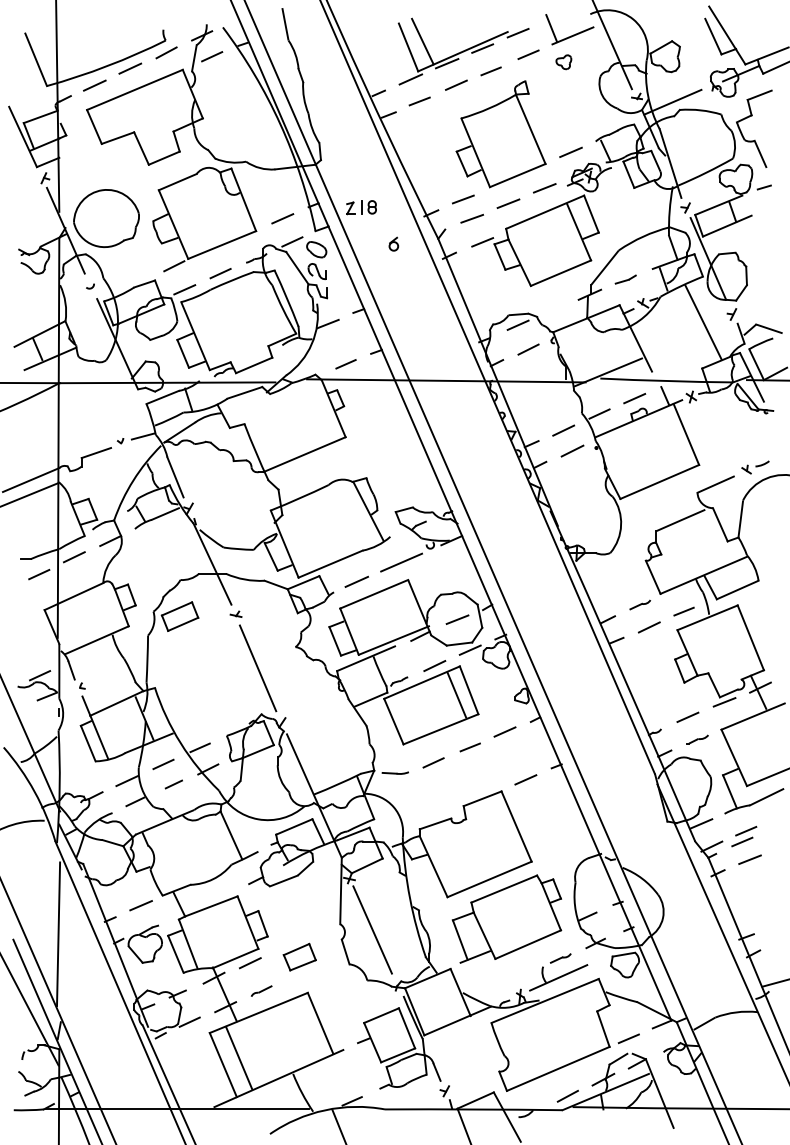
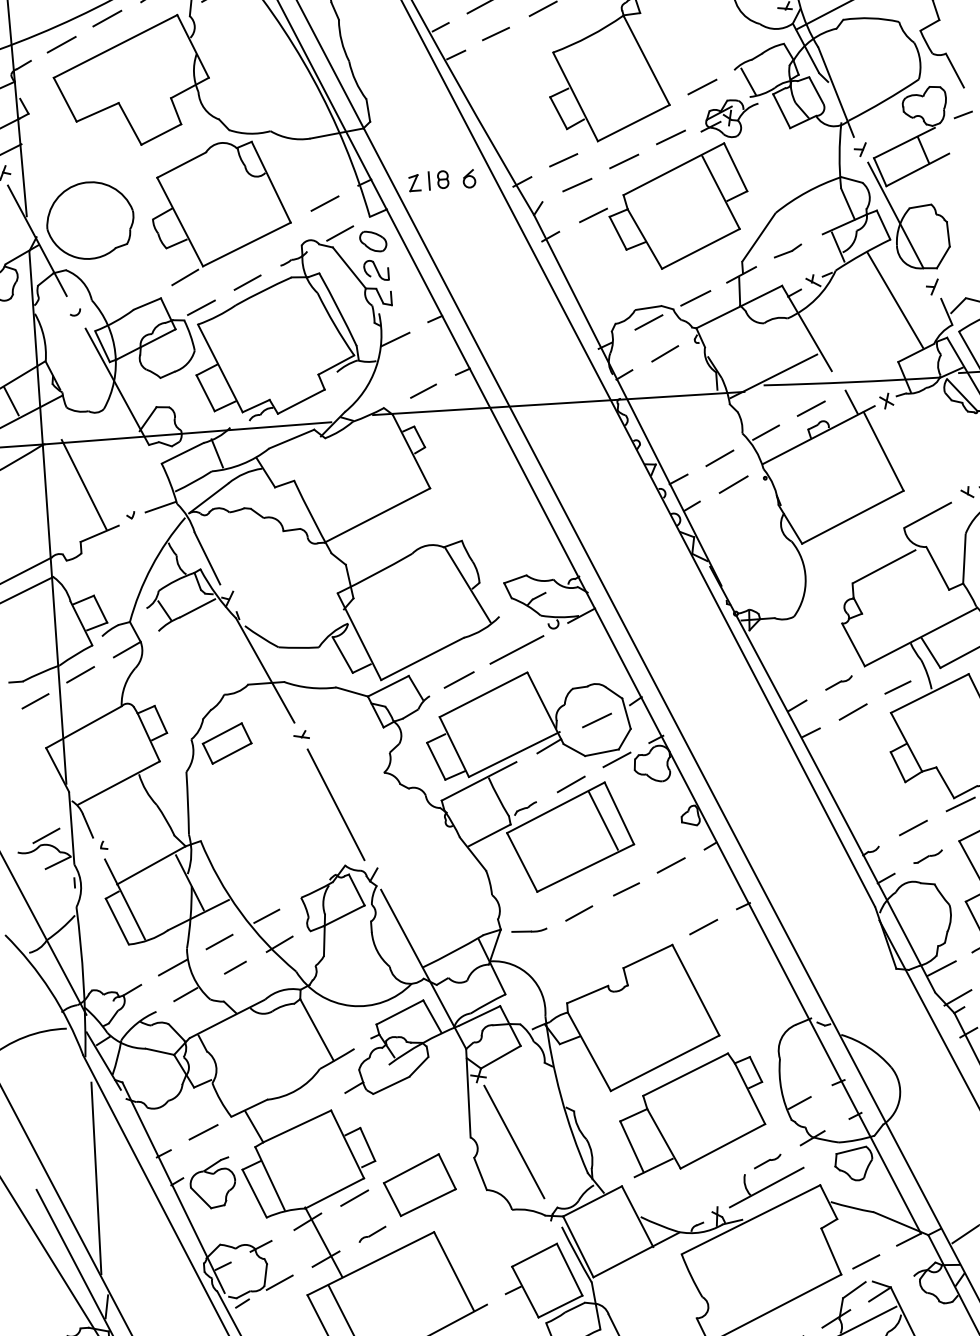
part: (393, 243) -> (468, 177), moved
line: (554, 309) -> (695, 297), added
line: (87, 415) -> (84, 484), added
part: (299, 957) -> (419, 1185), size x1.67

